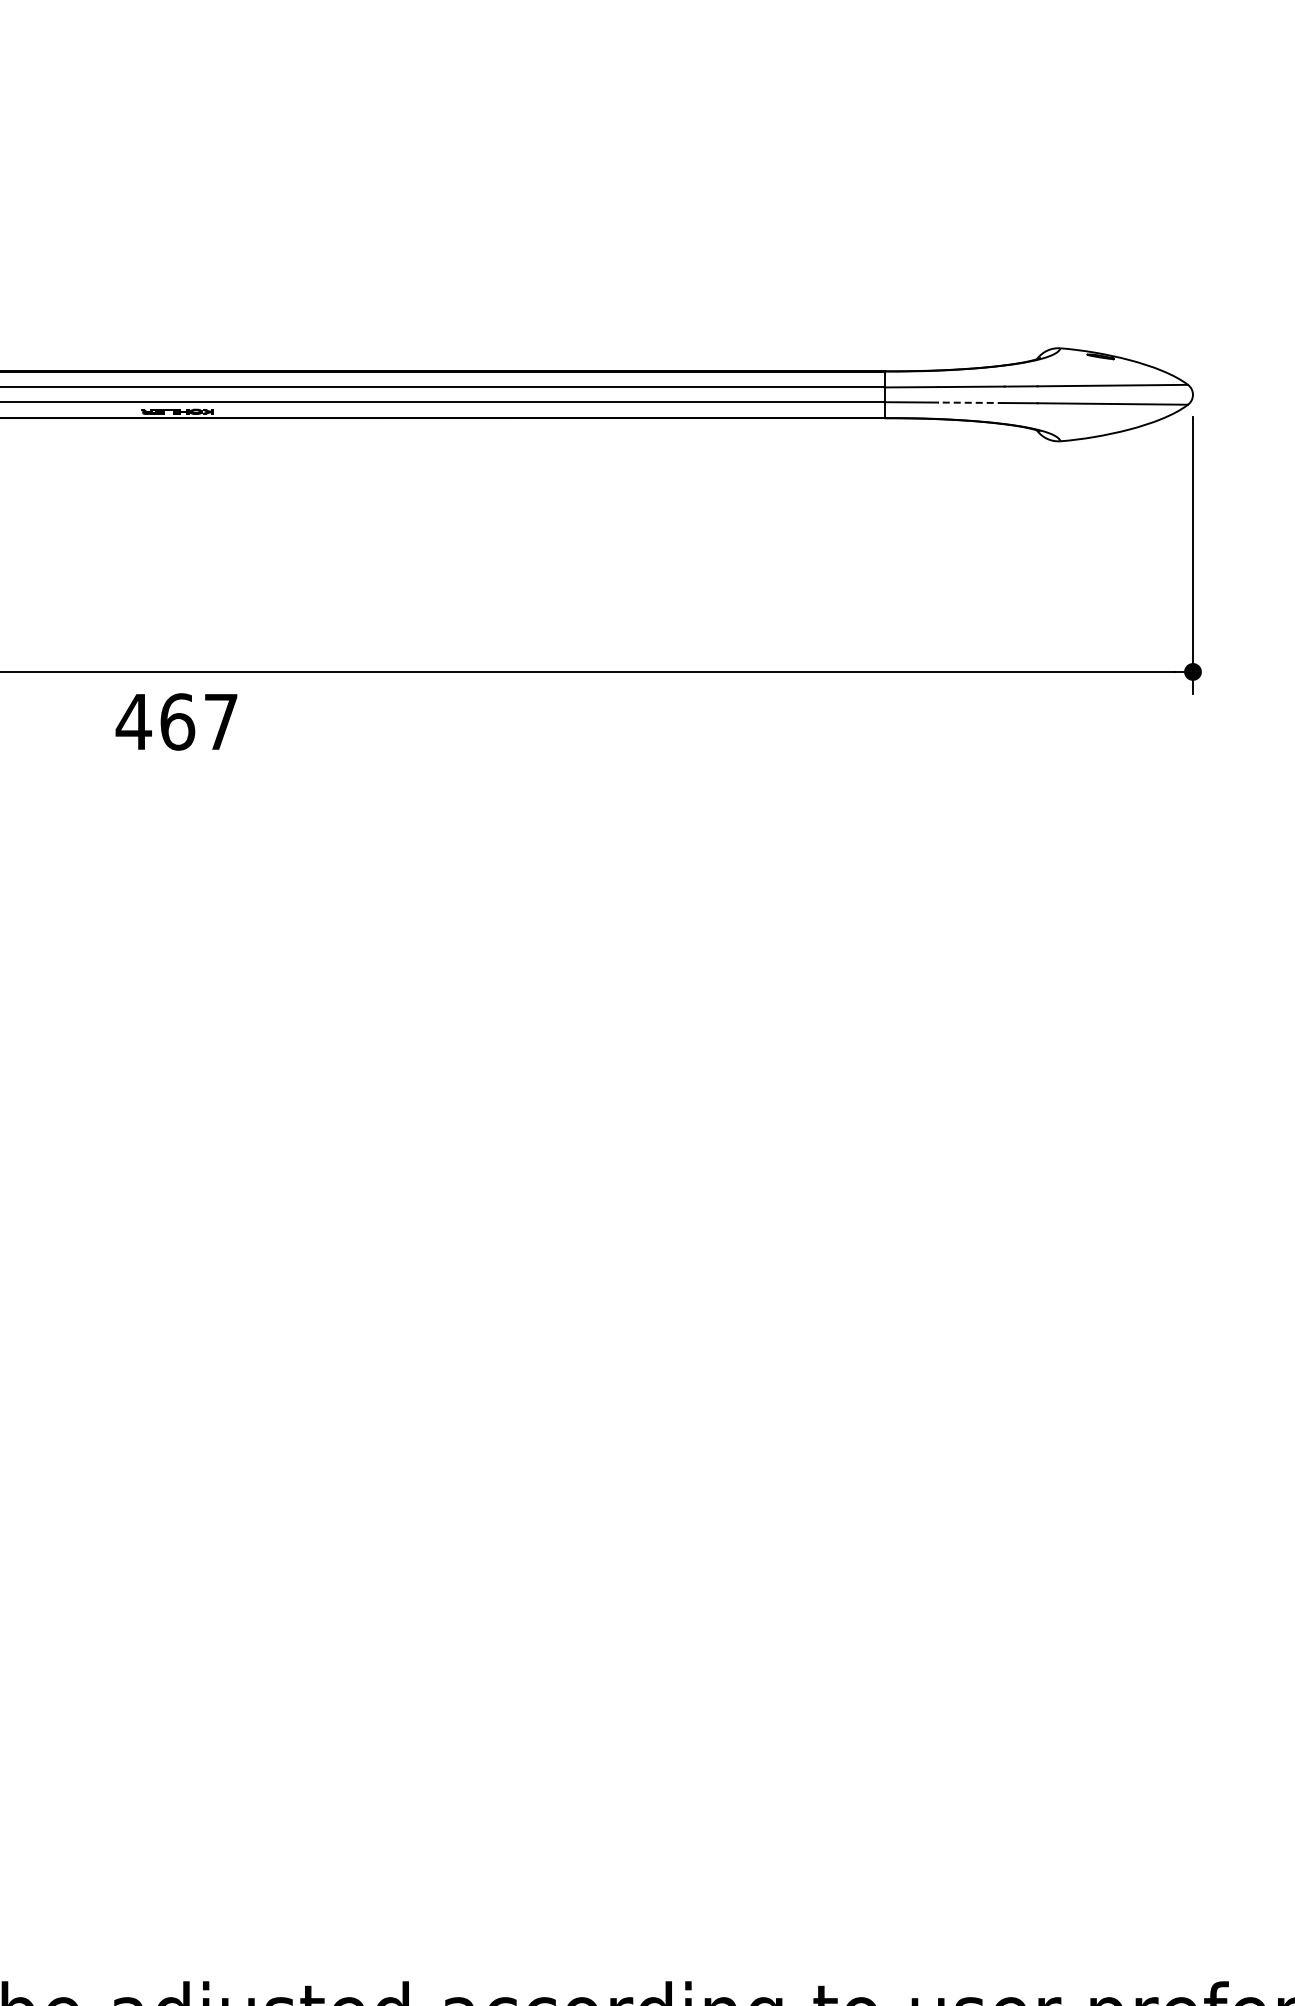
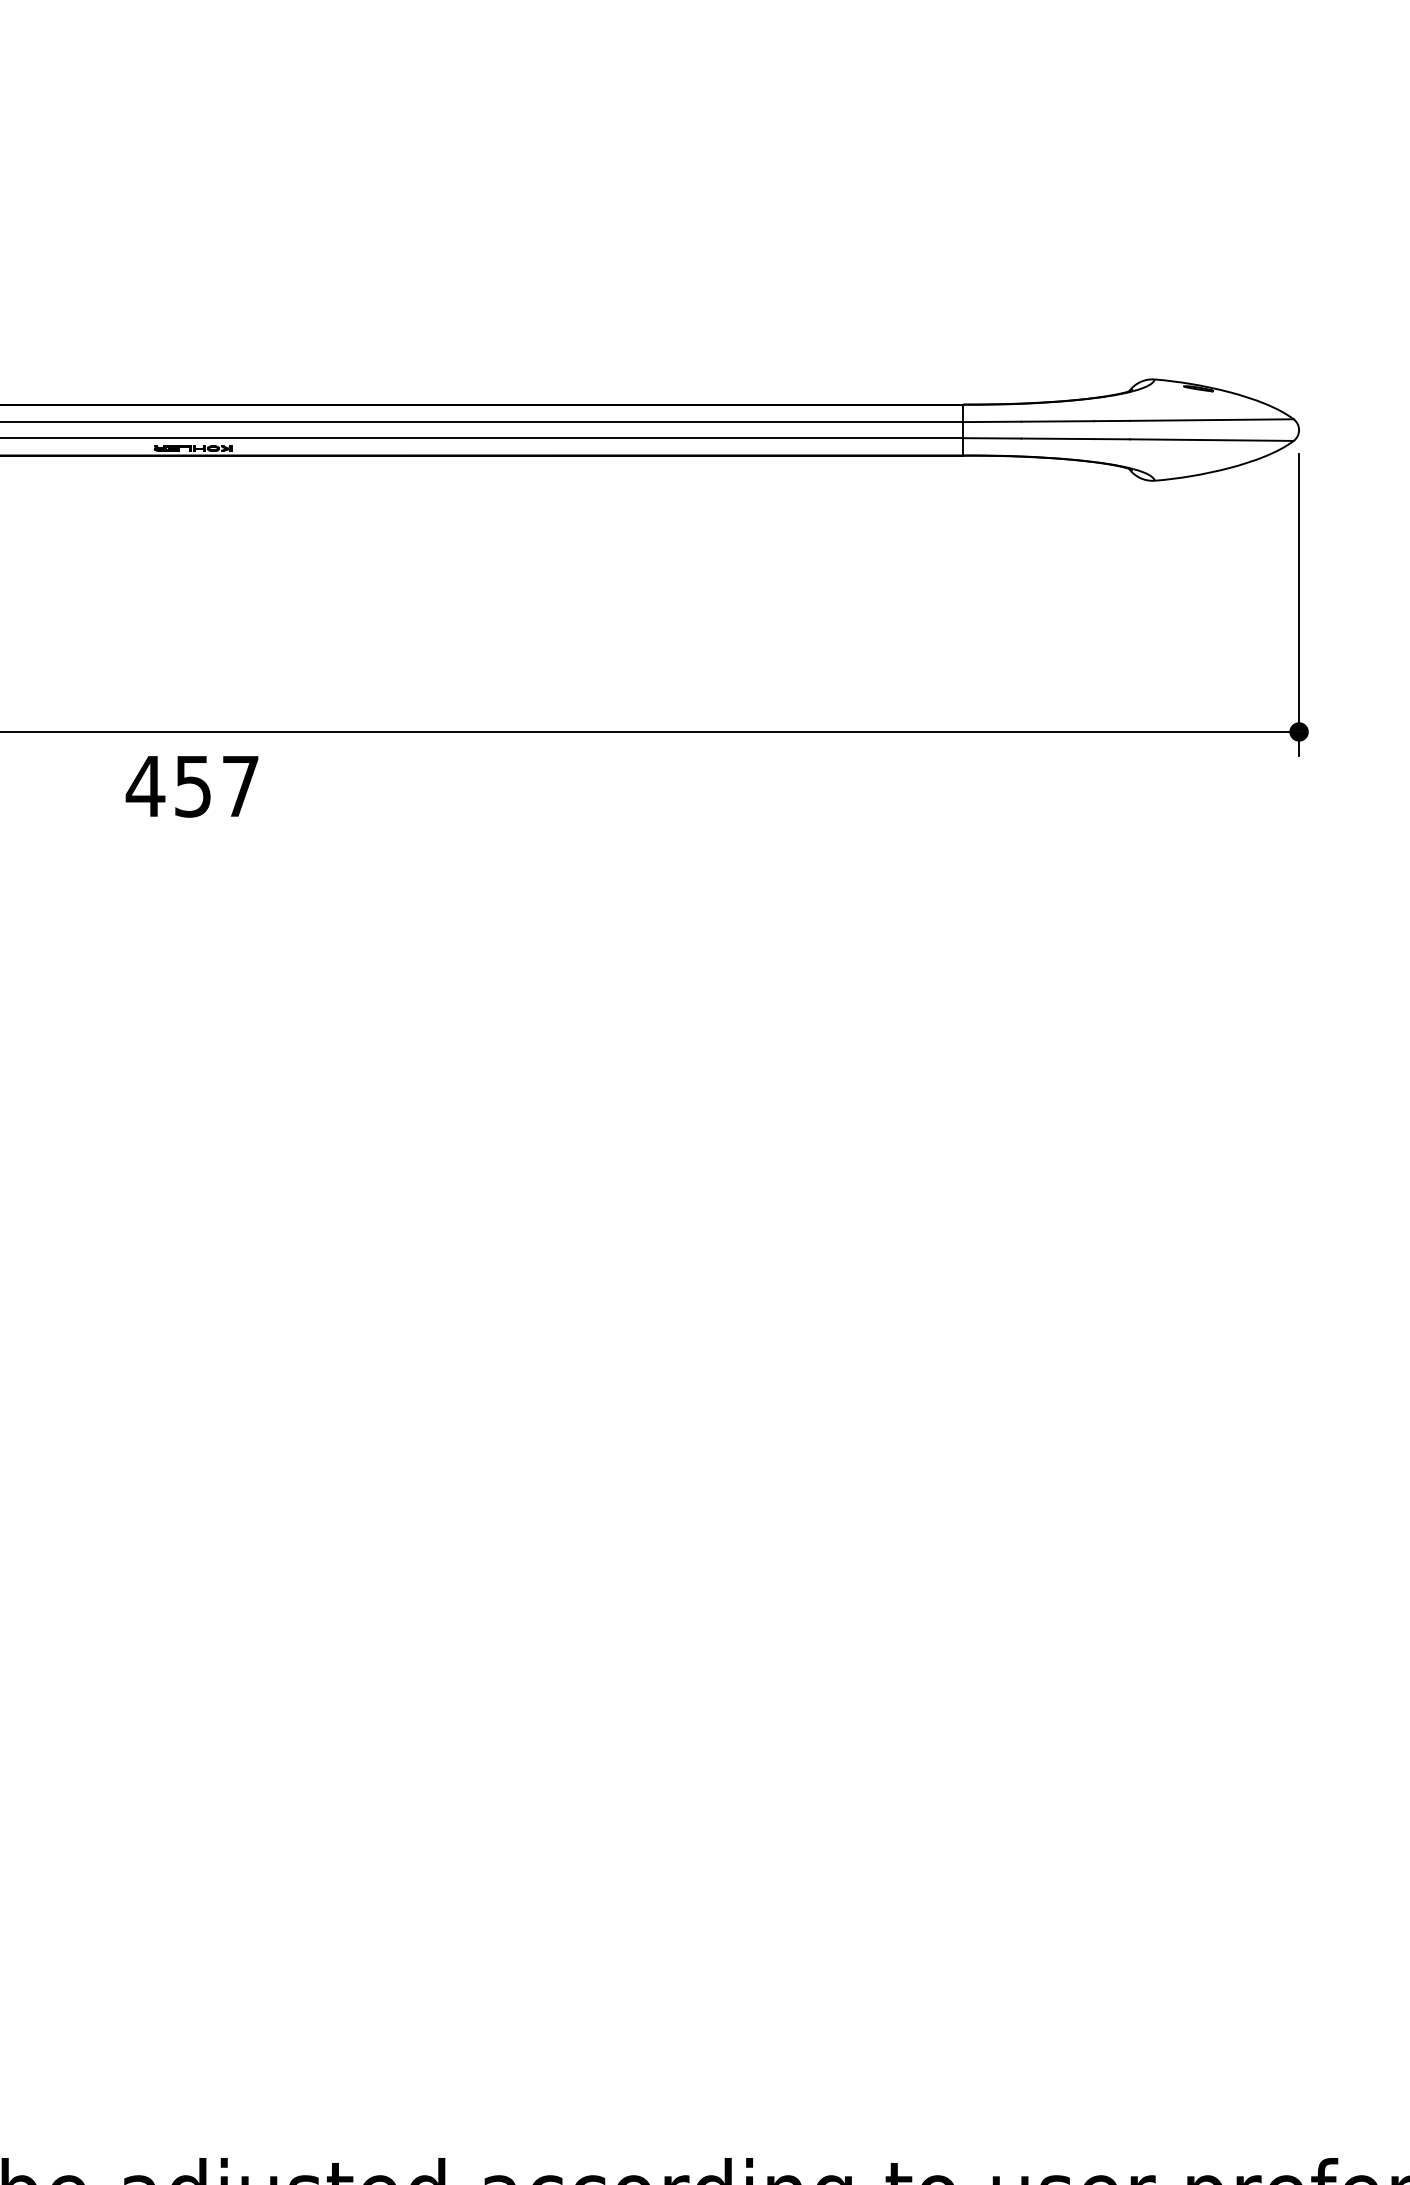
line: (970, 402) -> (1056, 438), dashed -> solid
text: (177, 721) -> (193, 785), 467 -> 457

